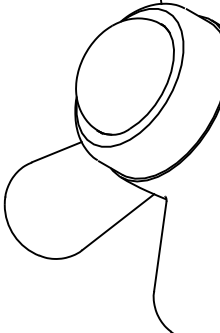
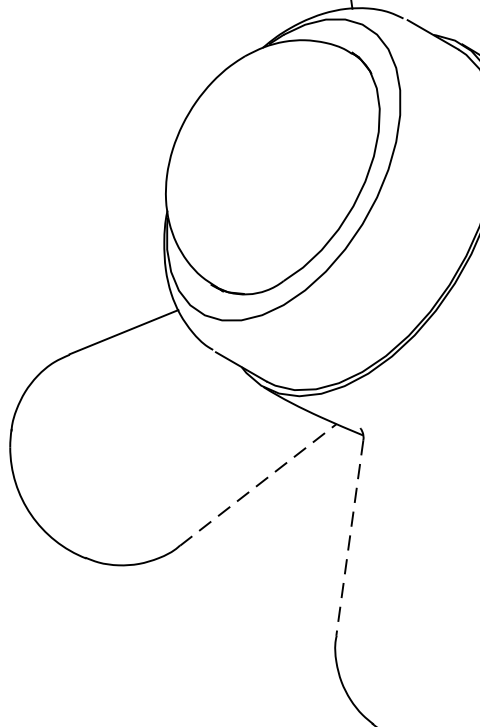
line: (118, 221) -> (258, 483), solid -> dashed
line: (160, 246) -> (350, 538), solid -> dashed

